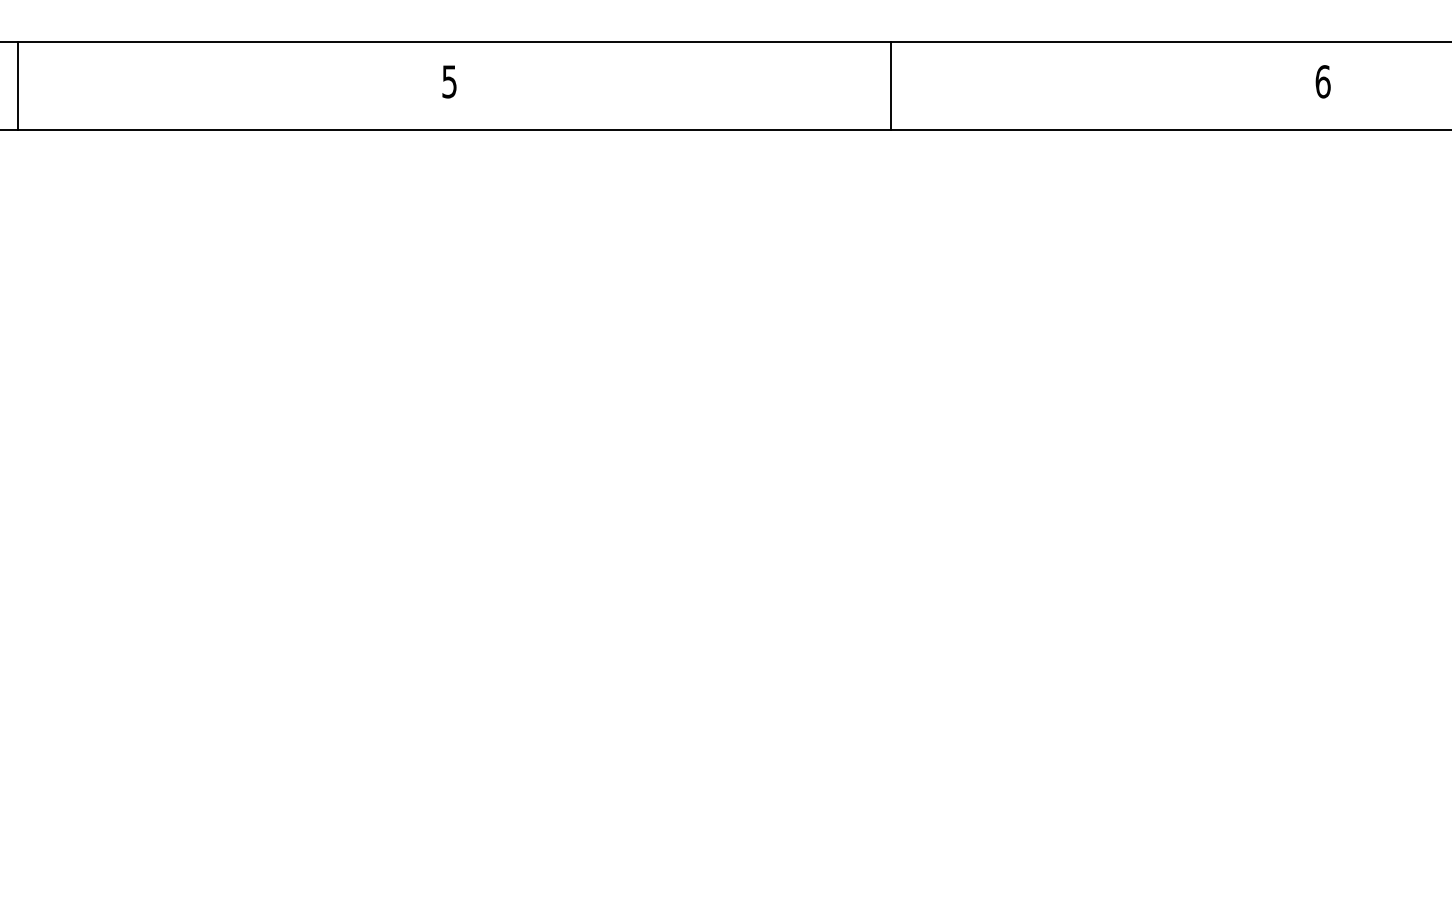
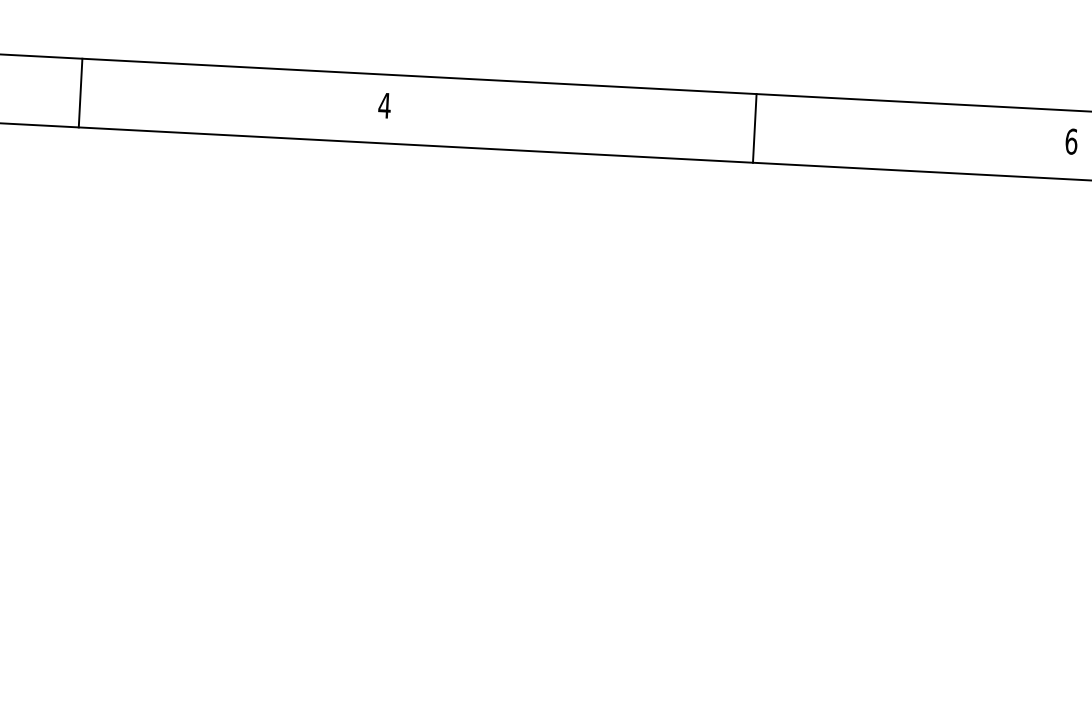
text: (449, 81) -> (384, 105), 5 -> 4
line: (17, 85) -> (80, 92), moved
line: (891, 85) -> (754, 127), moved

